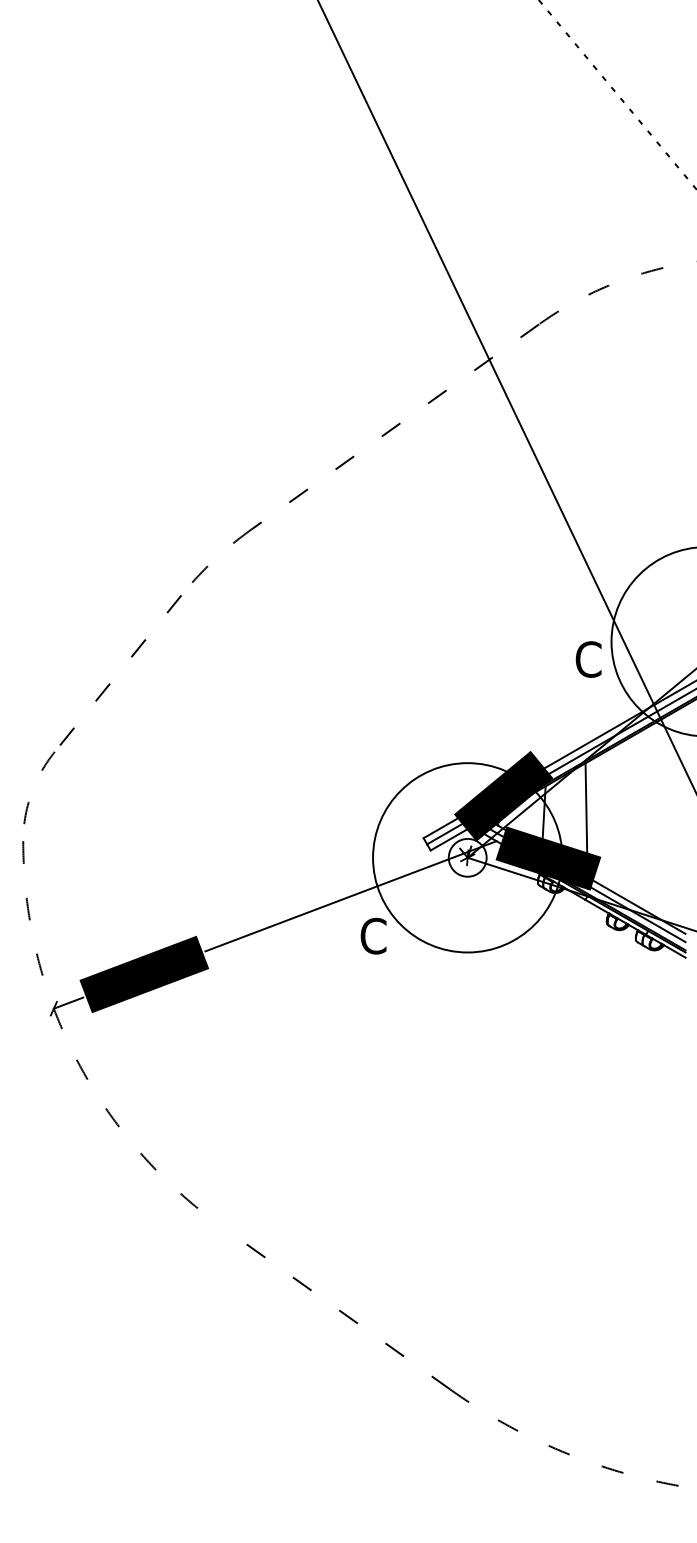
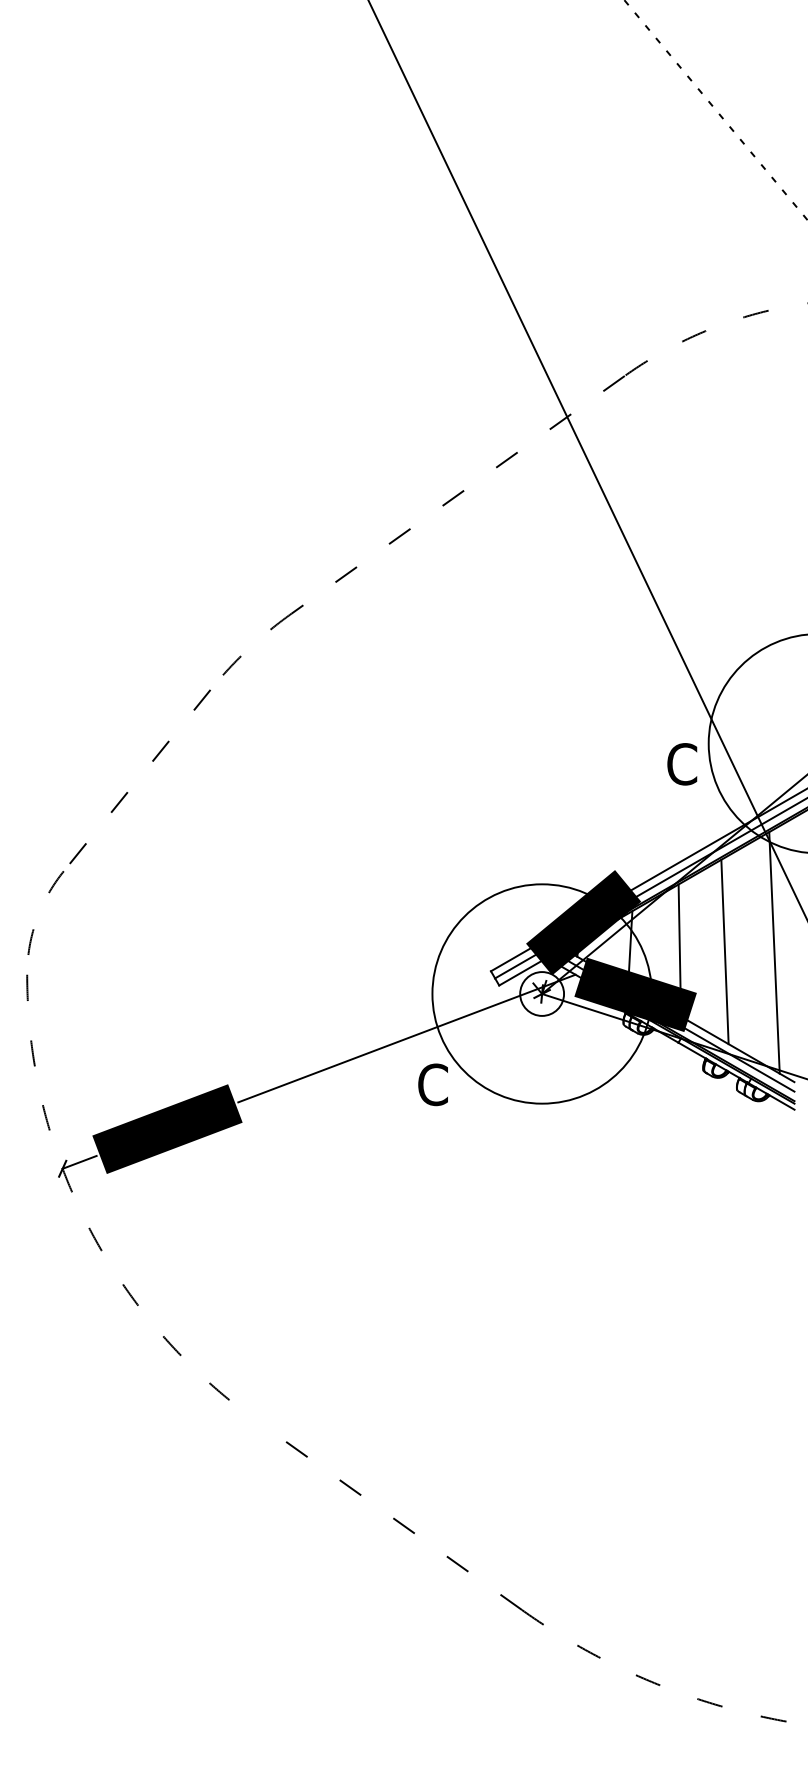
line: (625, 821) -> (724, 951), added
line: (667, 822) -> (773, 953), added

